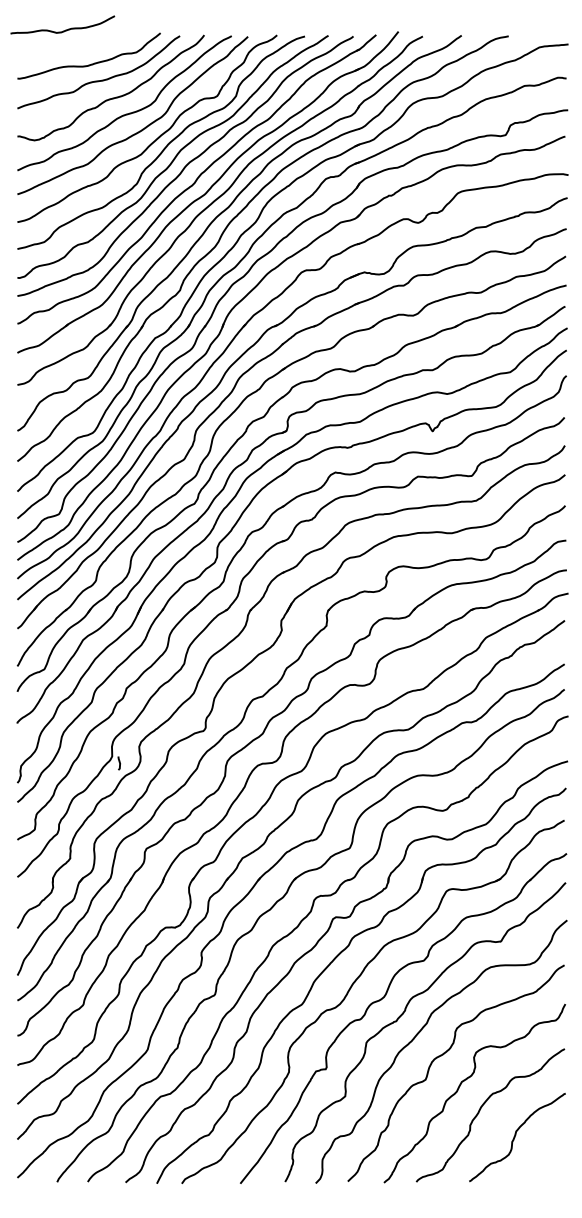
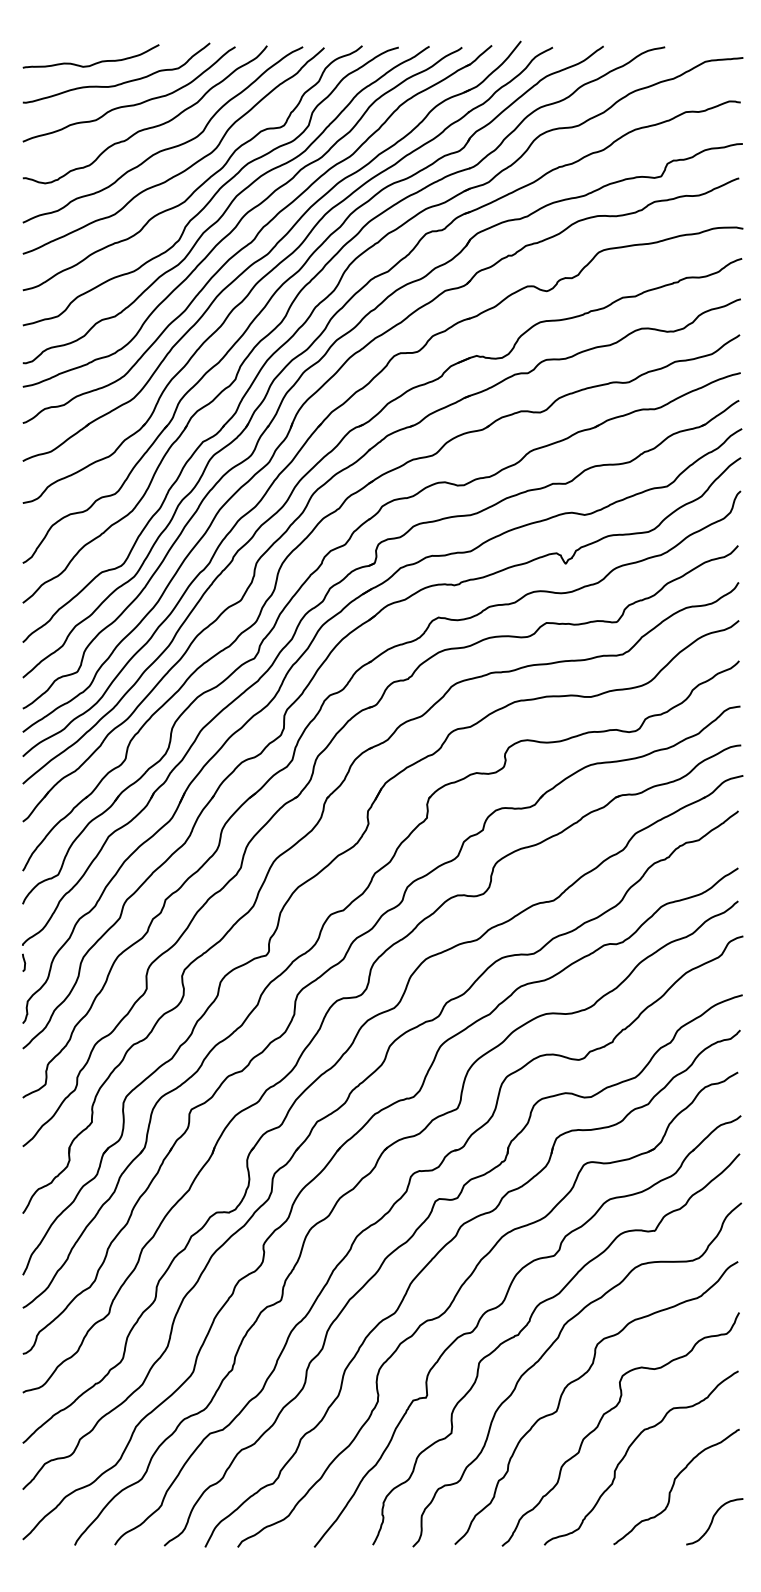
curve: (64, 30) -> (93, 63), moved
curve: (119, 763) -> (24, 962), moved
curve: (545, 1163) -> (713, 1520), added

